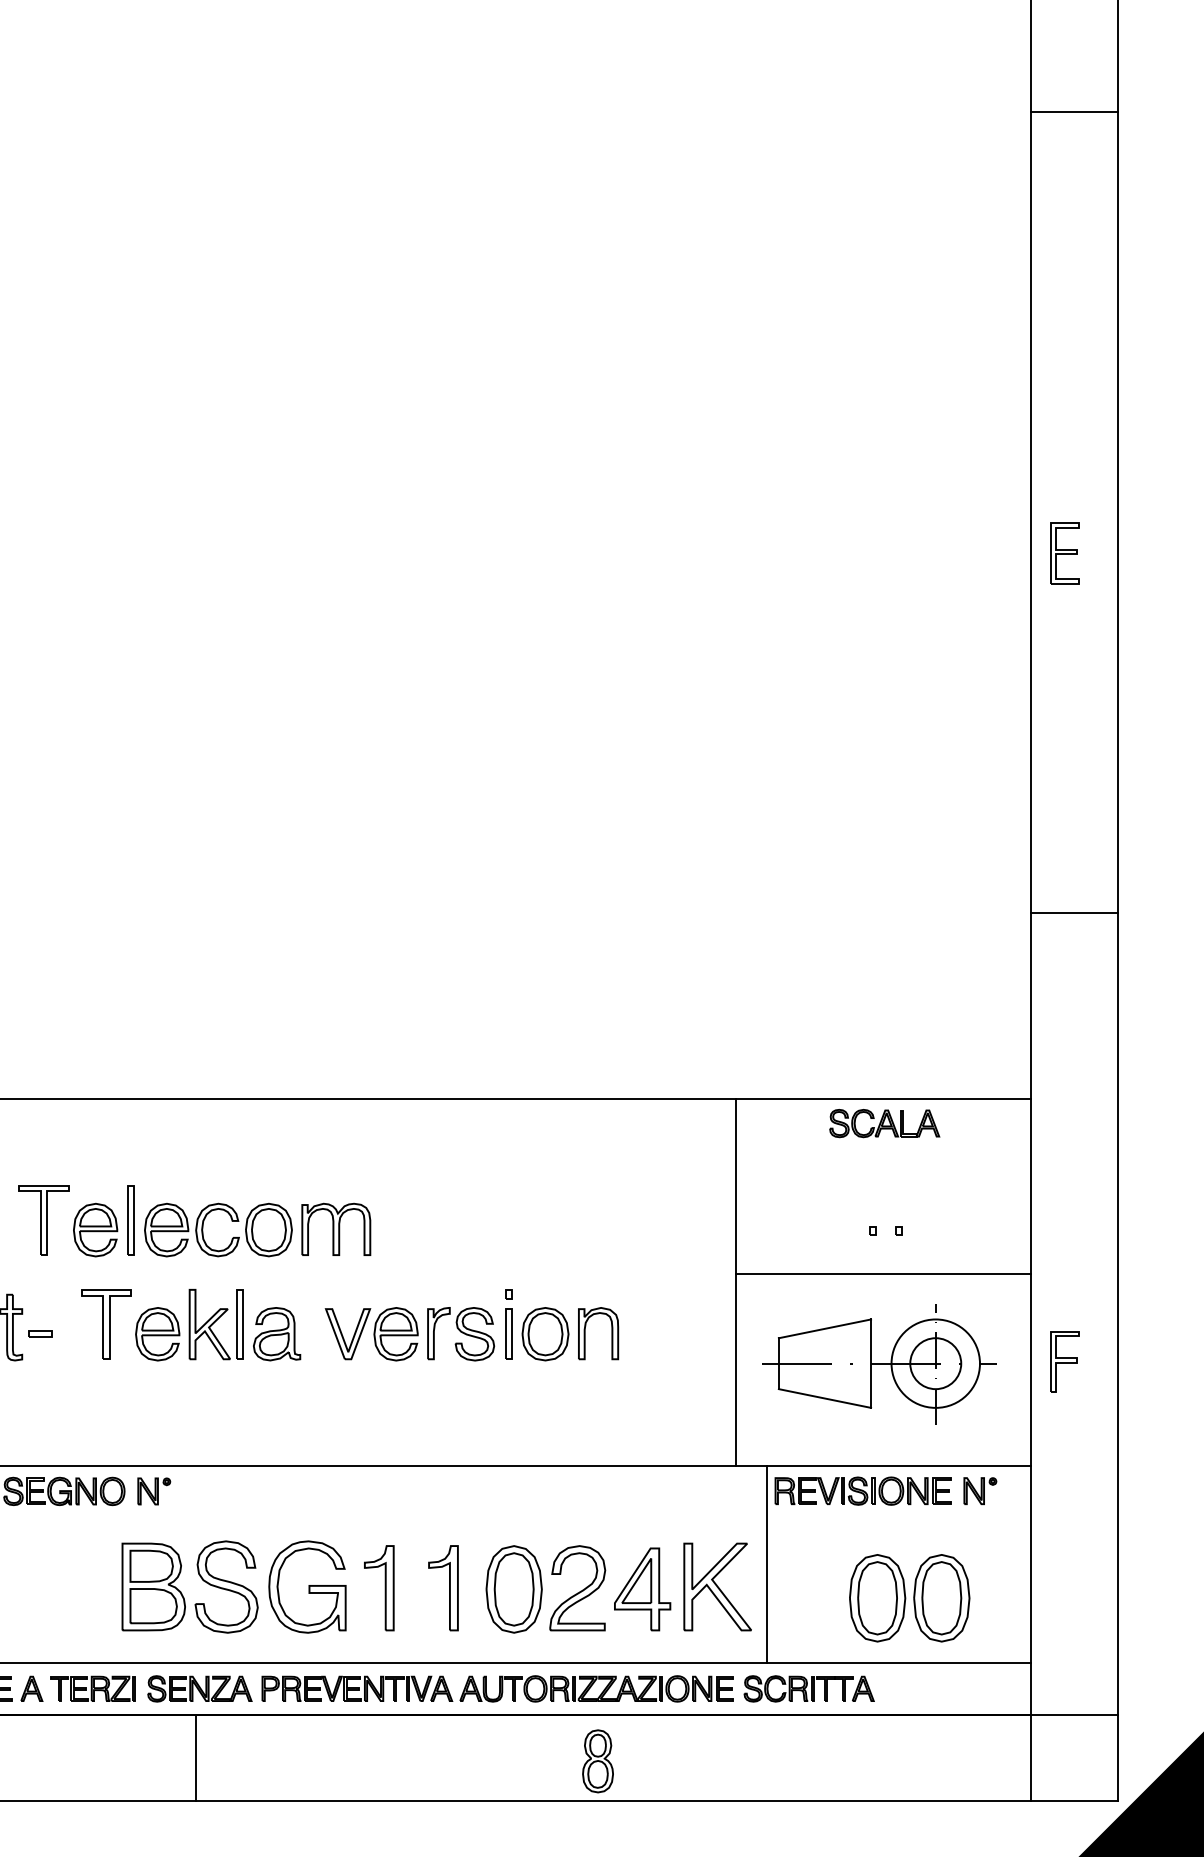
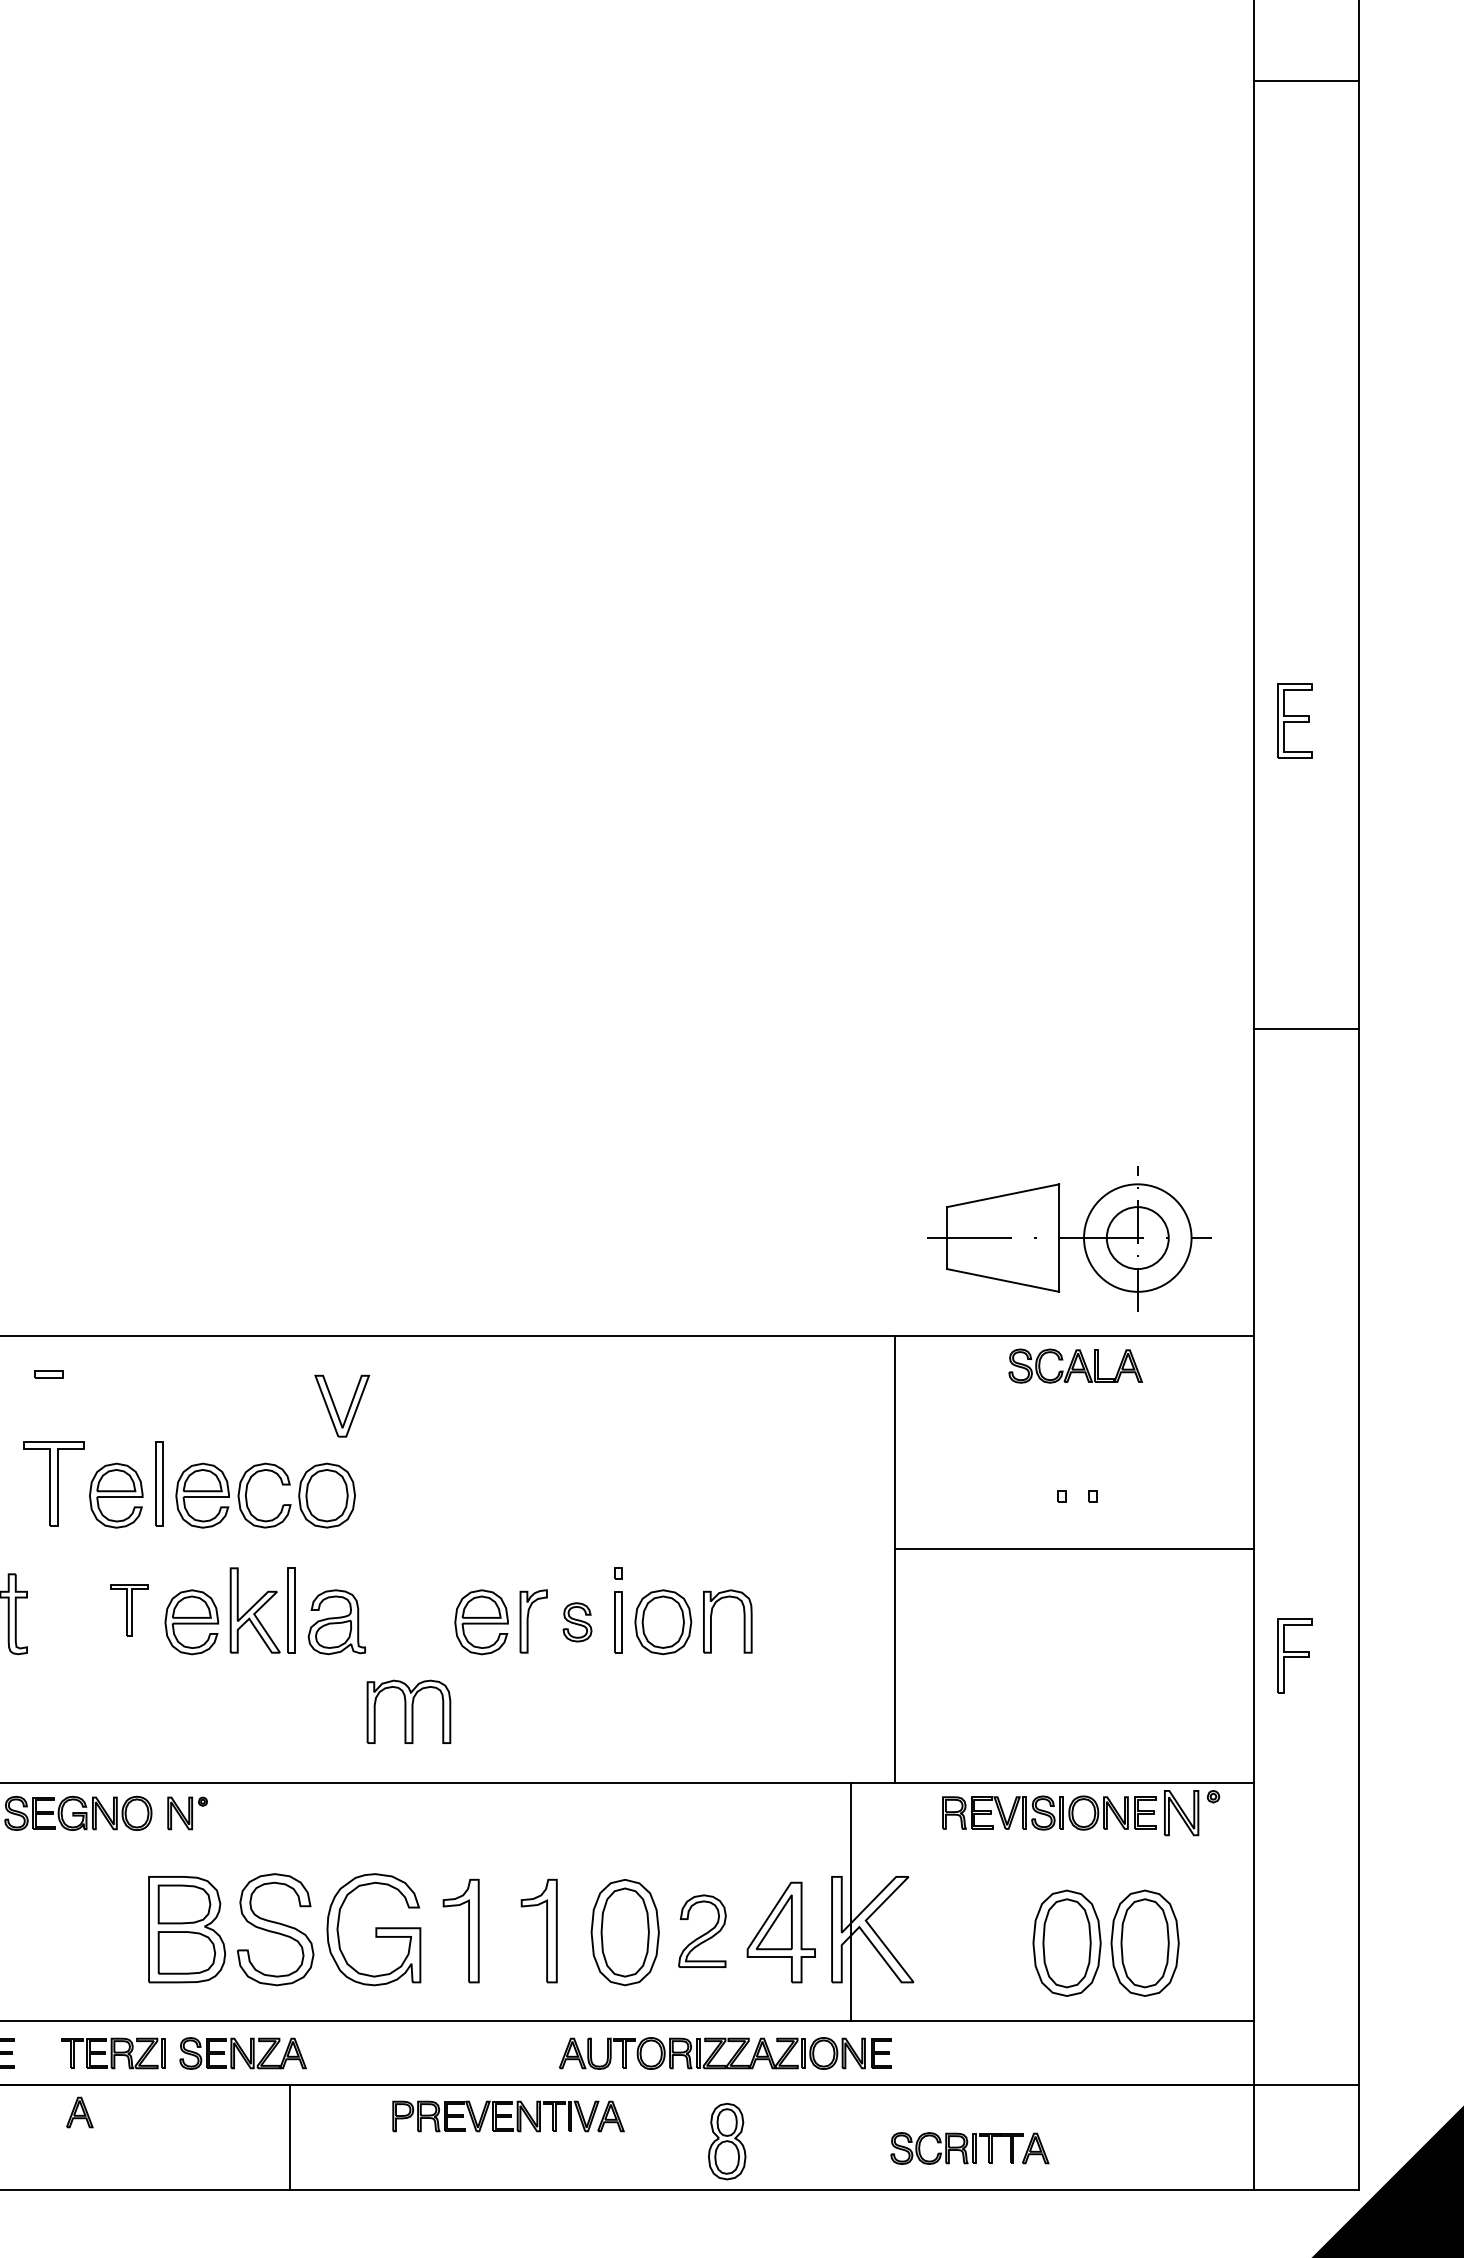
line: (1074, 112) -> (1306, 80), moved
part: (1064, 553) -> (1294, 720), moved
line: (1074, 913) -> (1306, 1028), moved
part: (335, 1229) -> (408, 1711), moved
part: (106, 1324) -> (129, 1610), size x0.6
part: (39, 1334) -> (48, 1374), moved
part: (474, 1334) -> (577, 1622), size x0.6
part: (343, 1336) -> (336, 1408), moved
part: (879, 1364) -> (1069, 1238), moved
part: (979, 1490) -> (1191, 1812), size x1.4
line: (767, 1564) -> (851, 1902), moved
part: (577, 1588) -> (702, 1931), size x0.7
part: (31, 1688) -> (79, 2112), moved
part: (357, 1688) -> (508, 2116), moved
part: (808, 1688) -> (969, 2148), moved
line: (196, 1757) -> (290, 2137), moved

